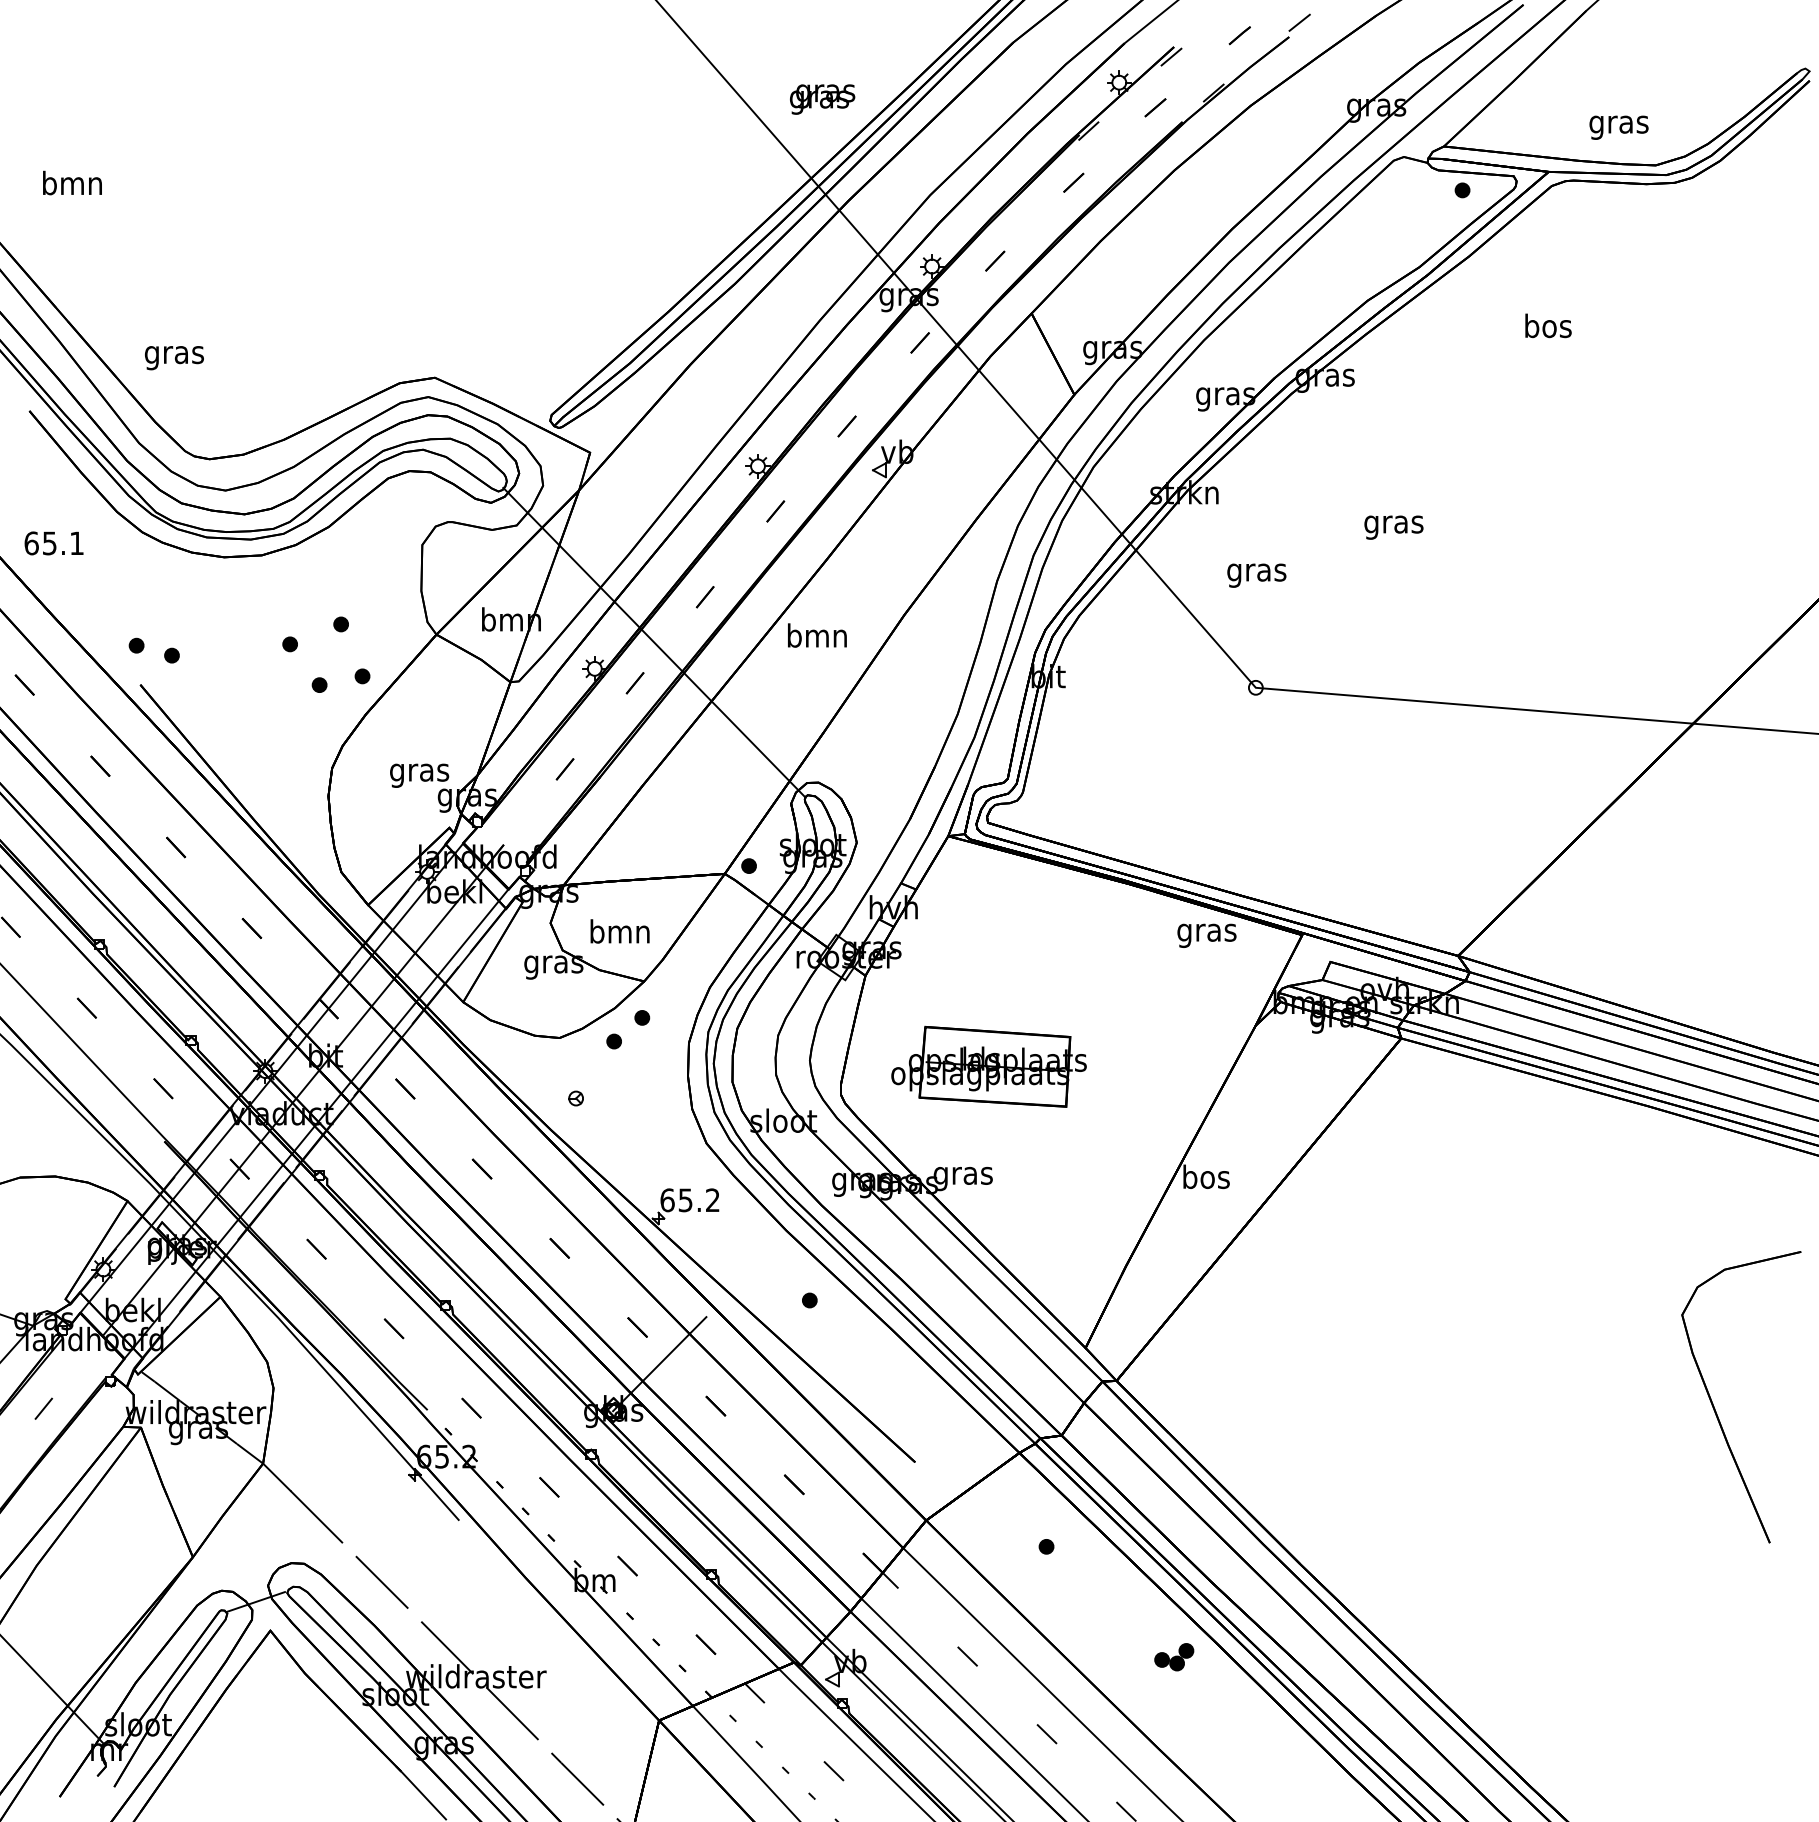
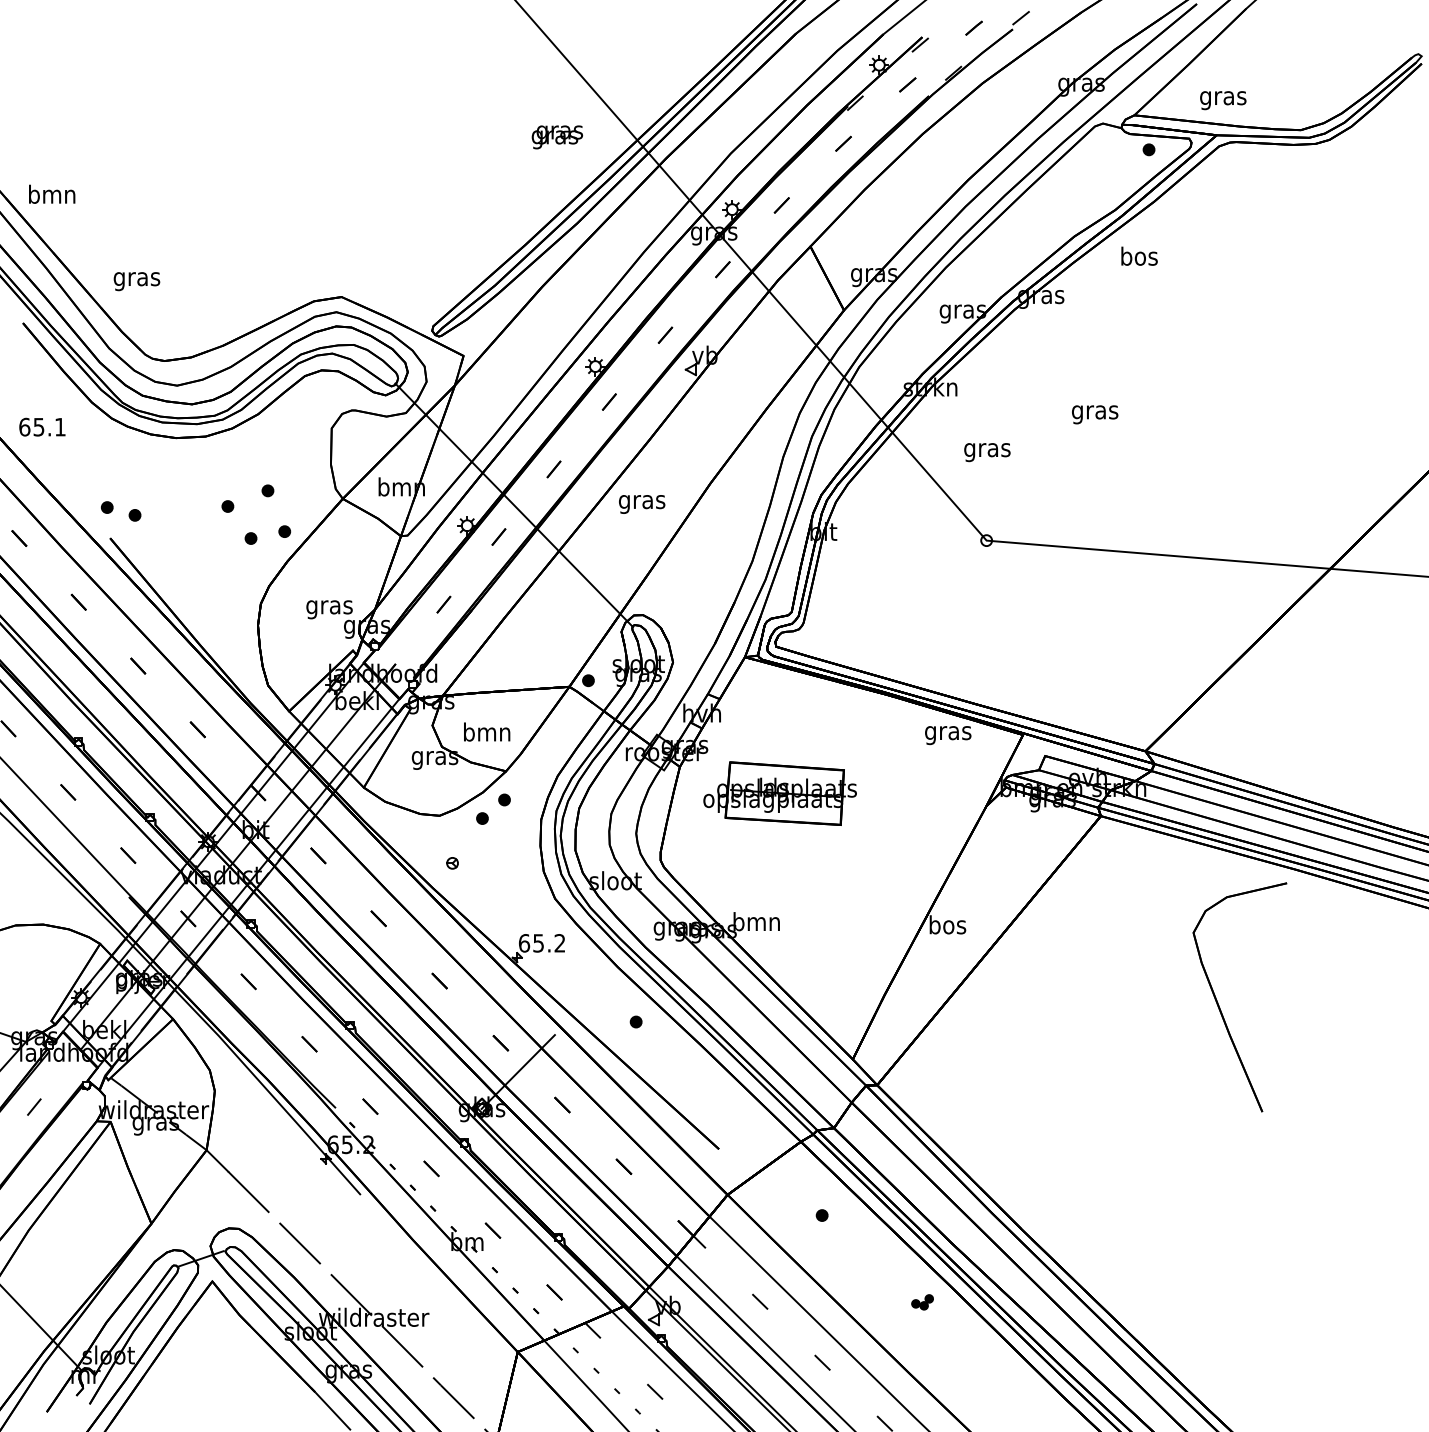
text: (822, 99) -> (557, 137), moved
text: (1618, 127) -> (1222, 100), moved
text: (72, 182) -> (52, 193), moved
text: (1548, 325) -> (1139, 255), moved
text: (817, 638) -> (642, 501), bmn -> gras
part: (988, 1066) -> (779, 793), moved
text: (962, 1175) -> (756, 923), gras -> bmn
part: (1715, 1408) -> (1219, 1006), moved
part: (1174, 1657) -> (922, 1302), size x0.7

